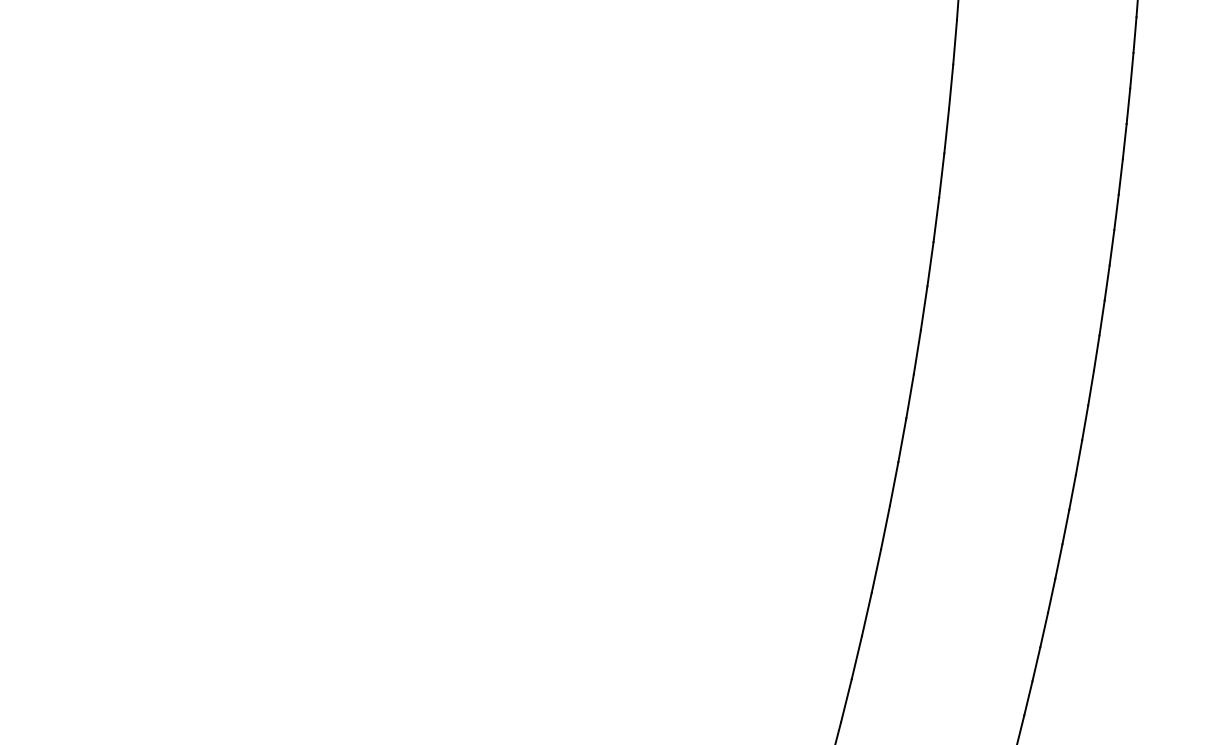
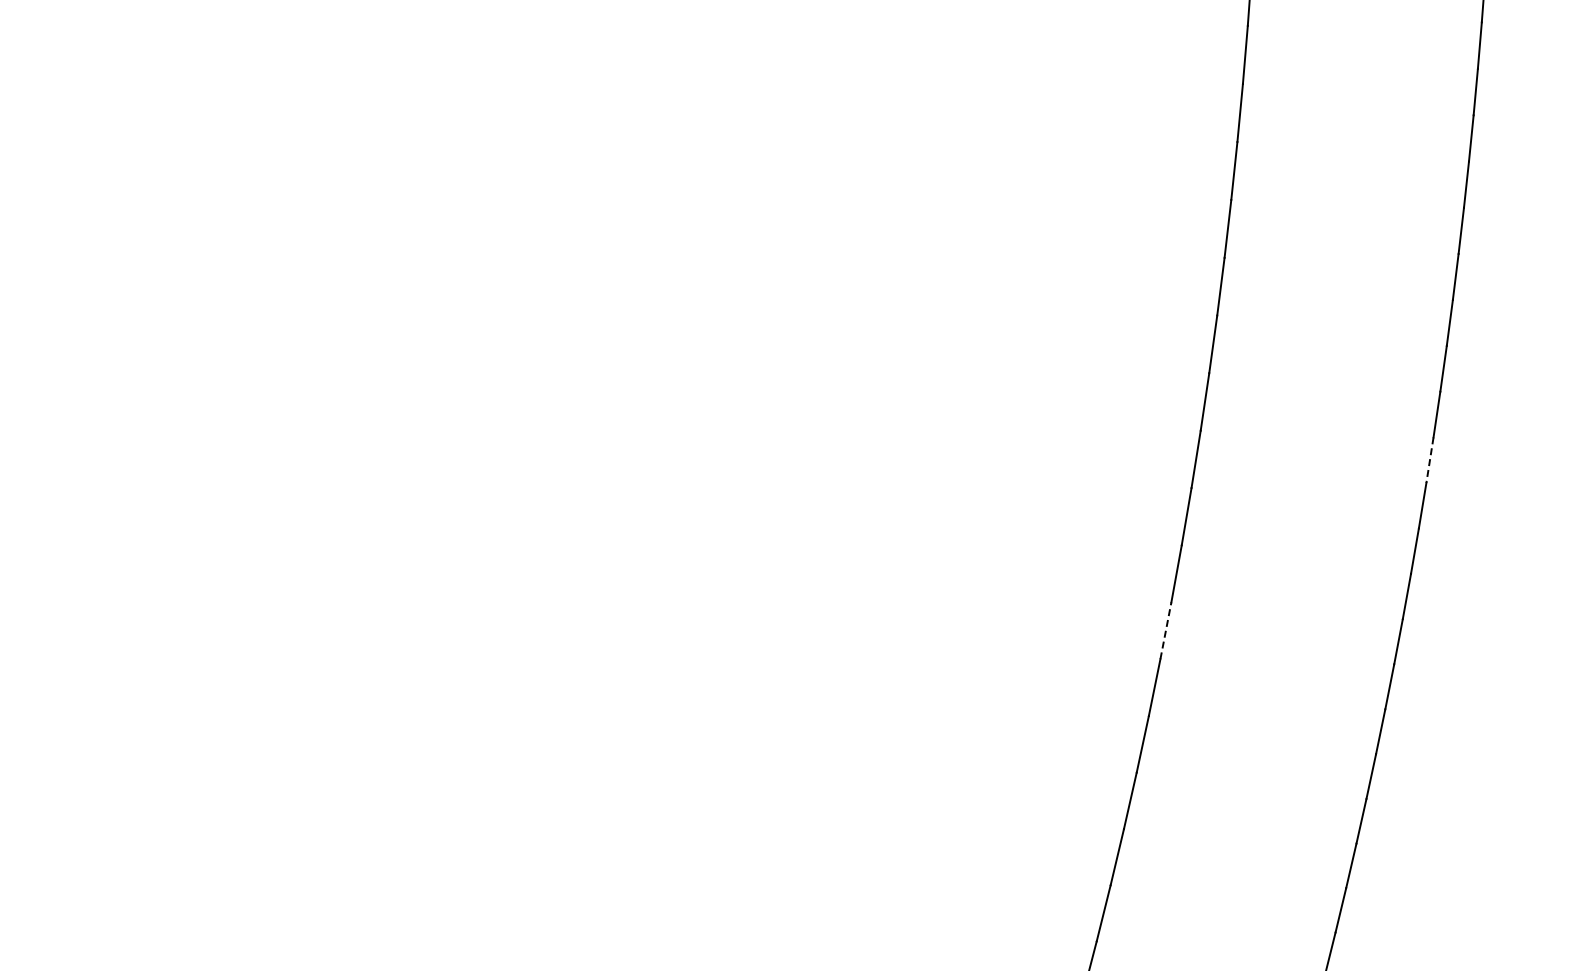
line: (1096, 353) -> (1429, 460), solid -> dashed
line: (893, 483) -> (1165, 630), solid -> dashed

